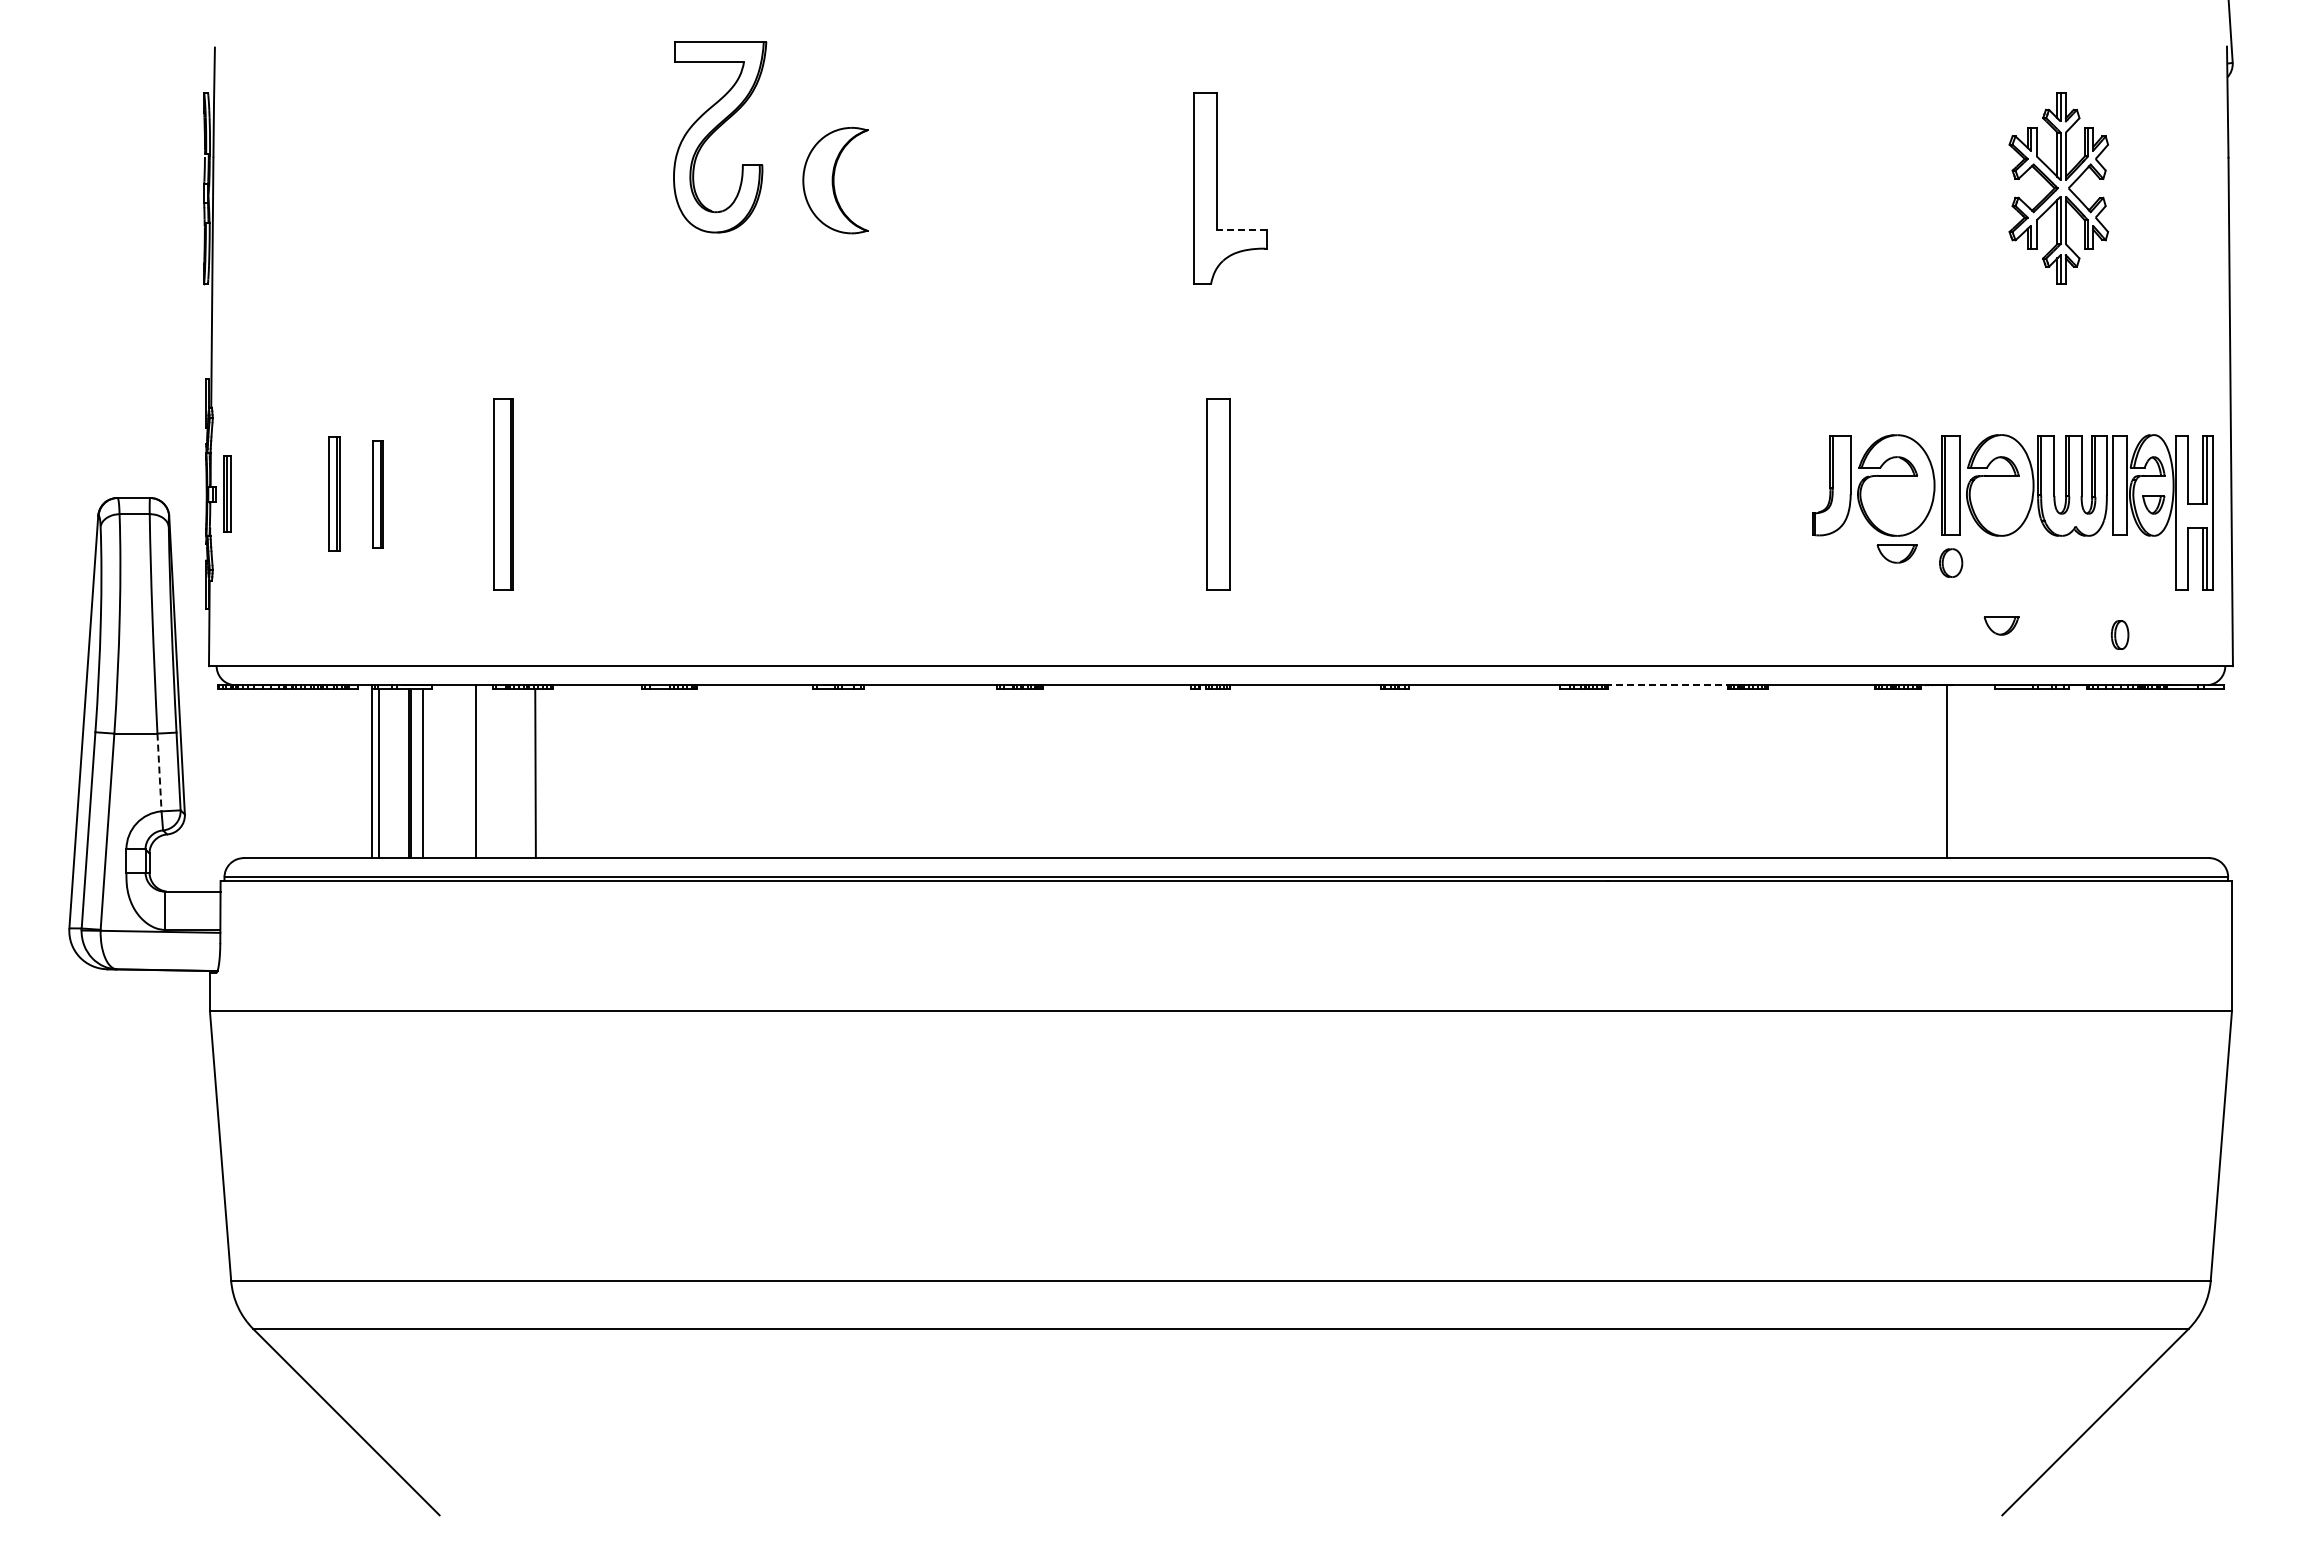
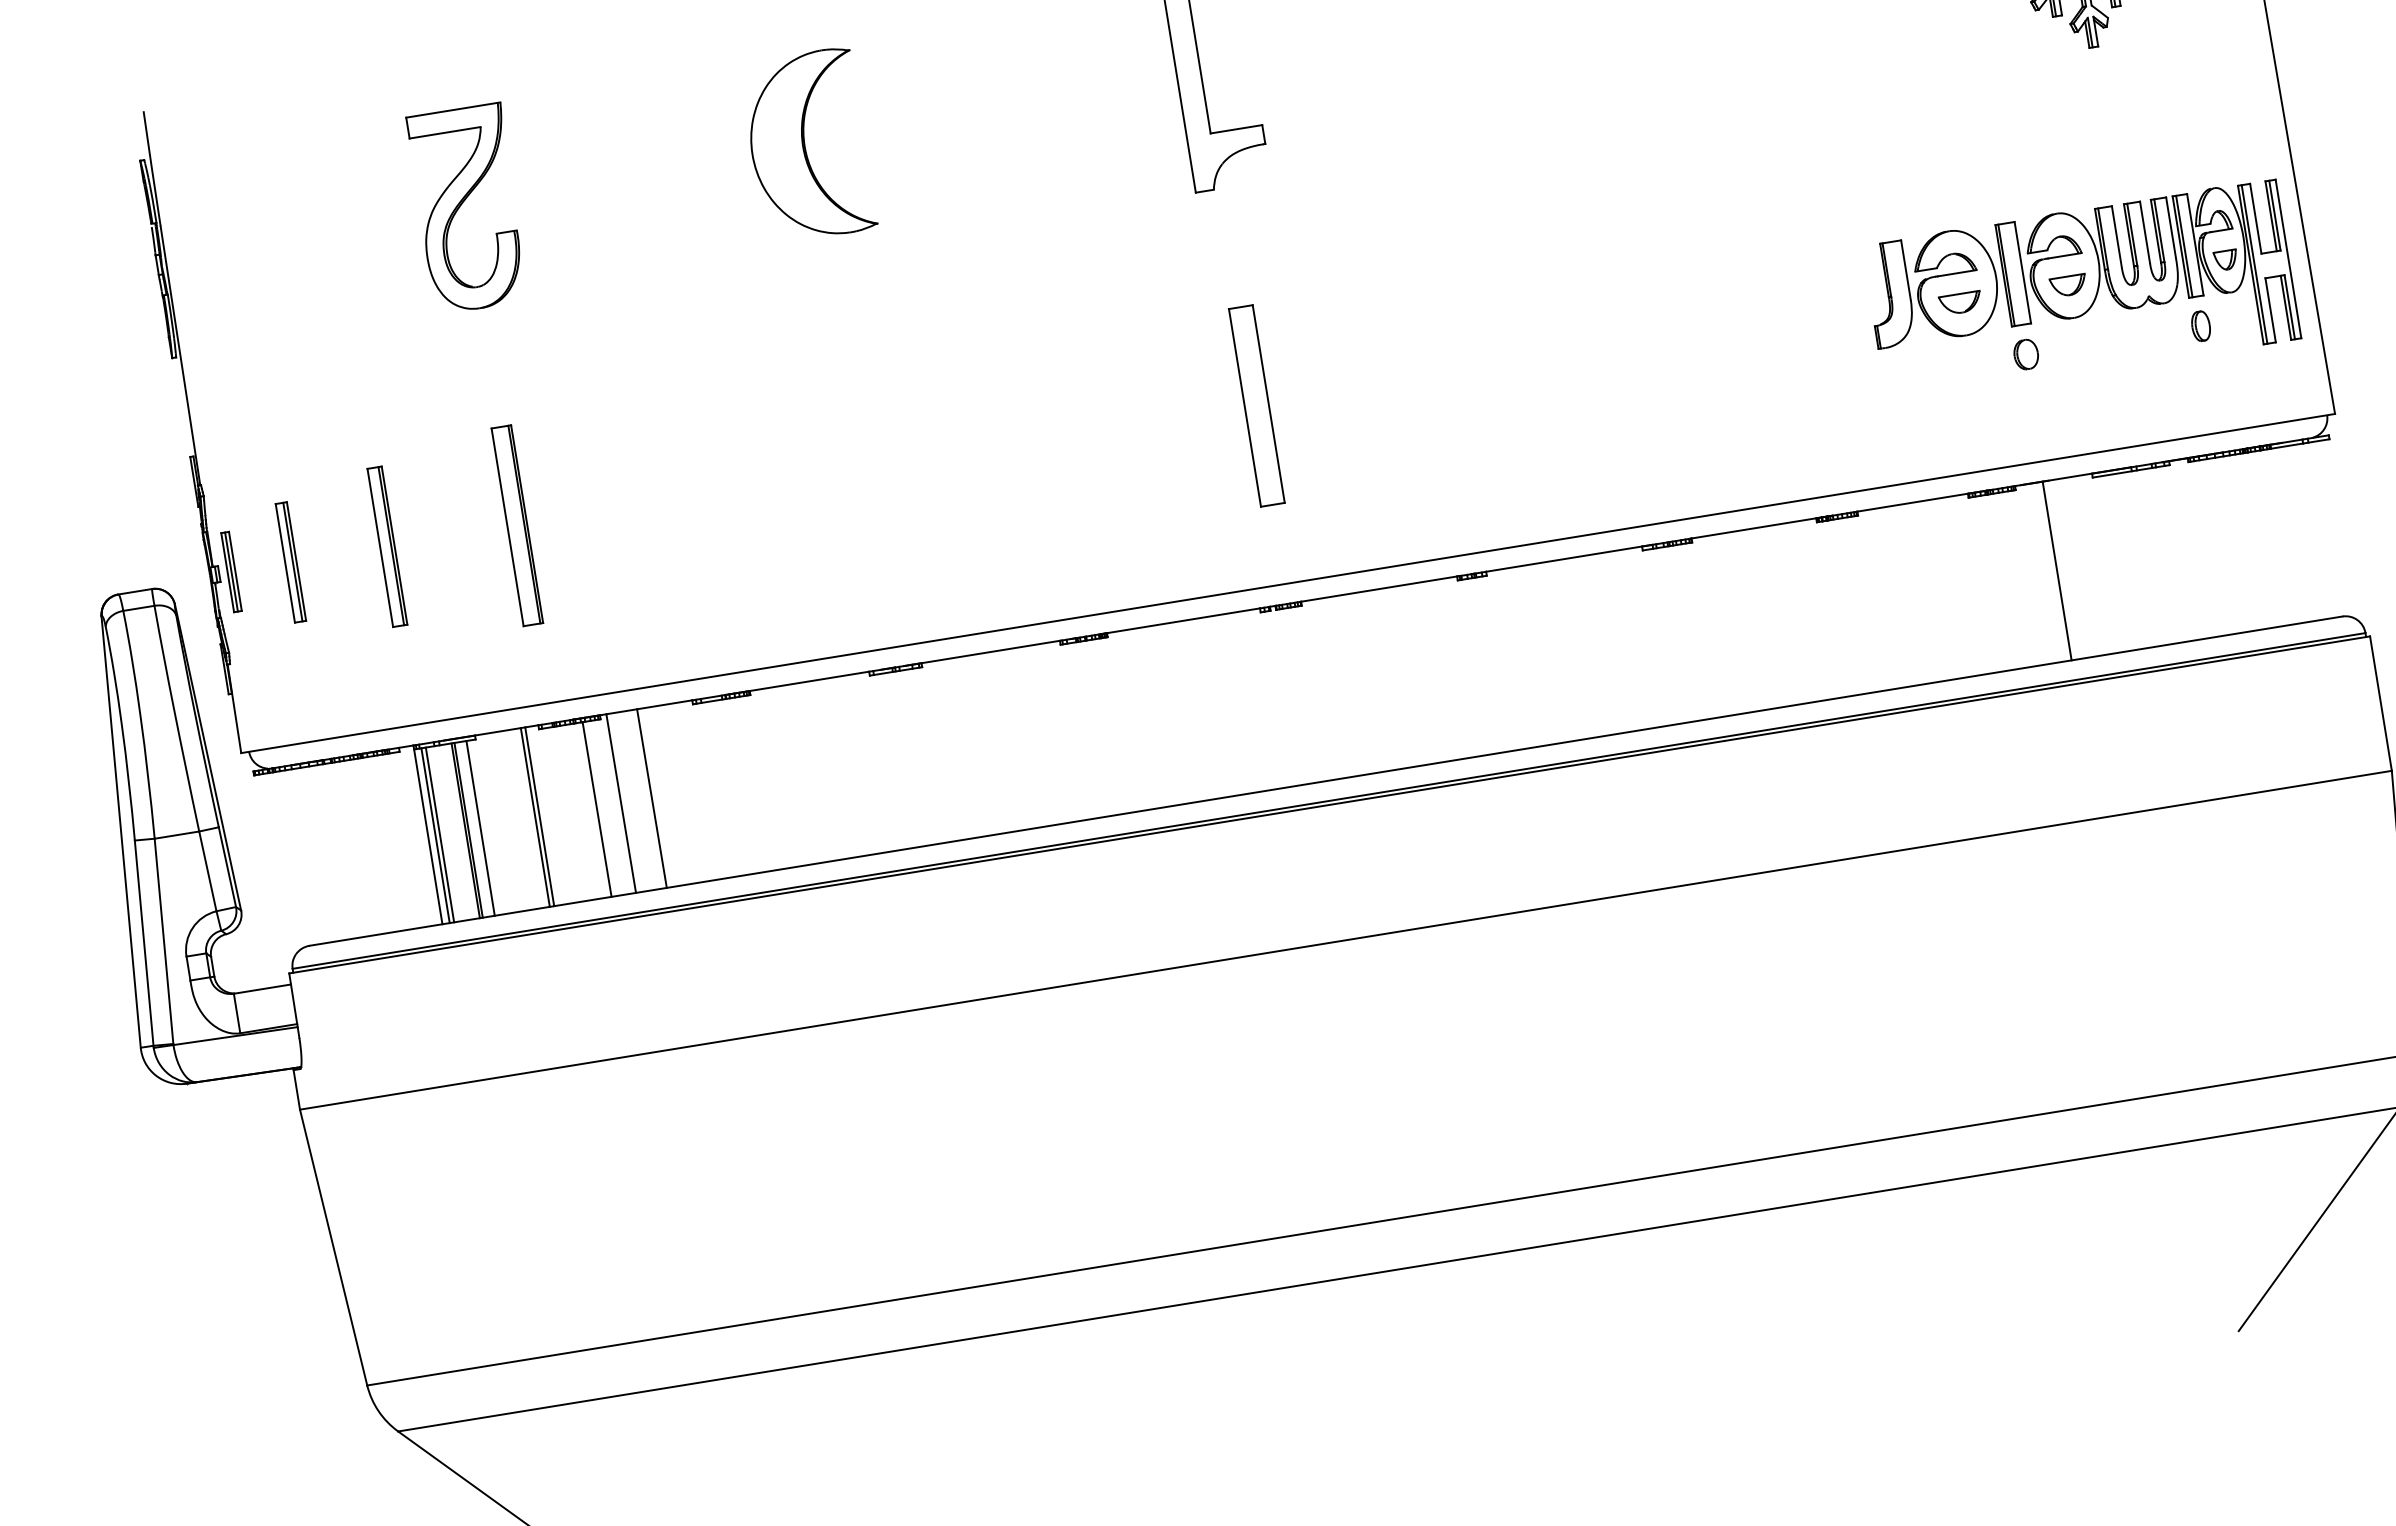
part: (715, 131) -> (462, 203), moved
part: (835, 180) -> (808, 145), size x1.67
line: (1241, 230) -> (1236, 129), dashed -> solid
line: (2116, 485) -> (2184, 246), added
part: (334, 493) -> (290, 561), moved
part: (377, 494) -> (386, 547), size x1.43
line: (2179, 512) -> (2254, 263), added
part: (1896, 553) -> (1959, 303), moved
part: (2001, 625) -> (2068, 285), moved
part: (2119, 634) -> (2200, 325), moved
line: (1675, 685) -> (1761, 527), dashed -> solid
line: (480, 771) -> (539, 816), added
line: (558, 771) -> (620, 803), added
line: (588, 771) -> (651, 798), added
line: (159, 772) -> (207, 871), dashed -> solid
line: (383, 773) -> (439, 834), added

